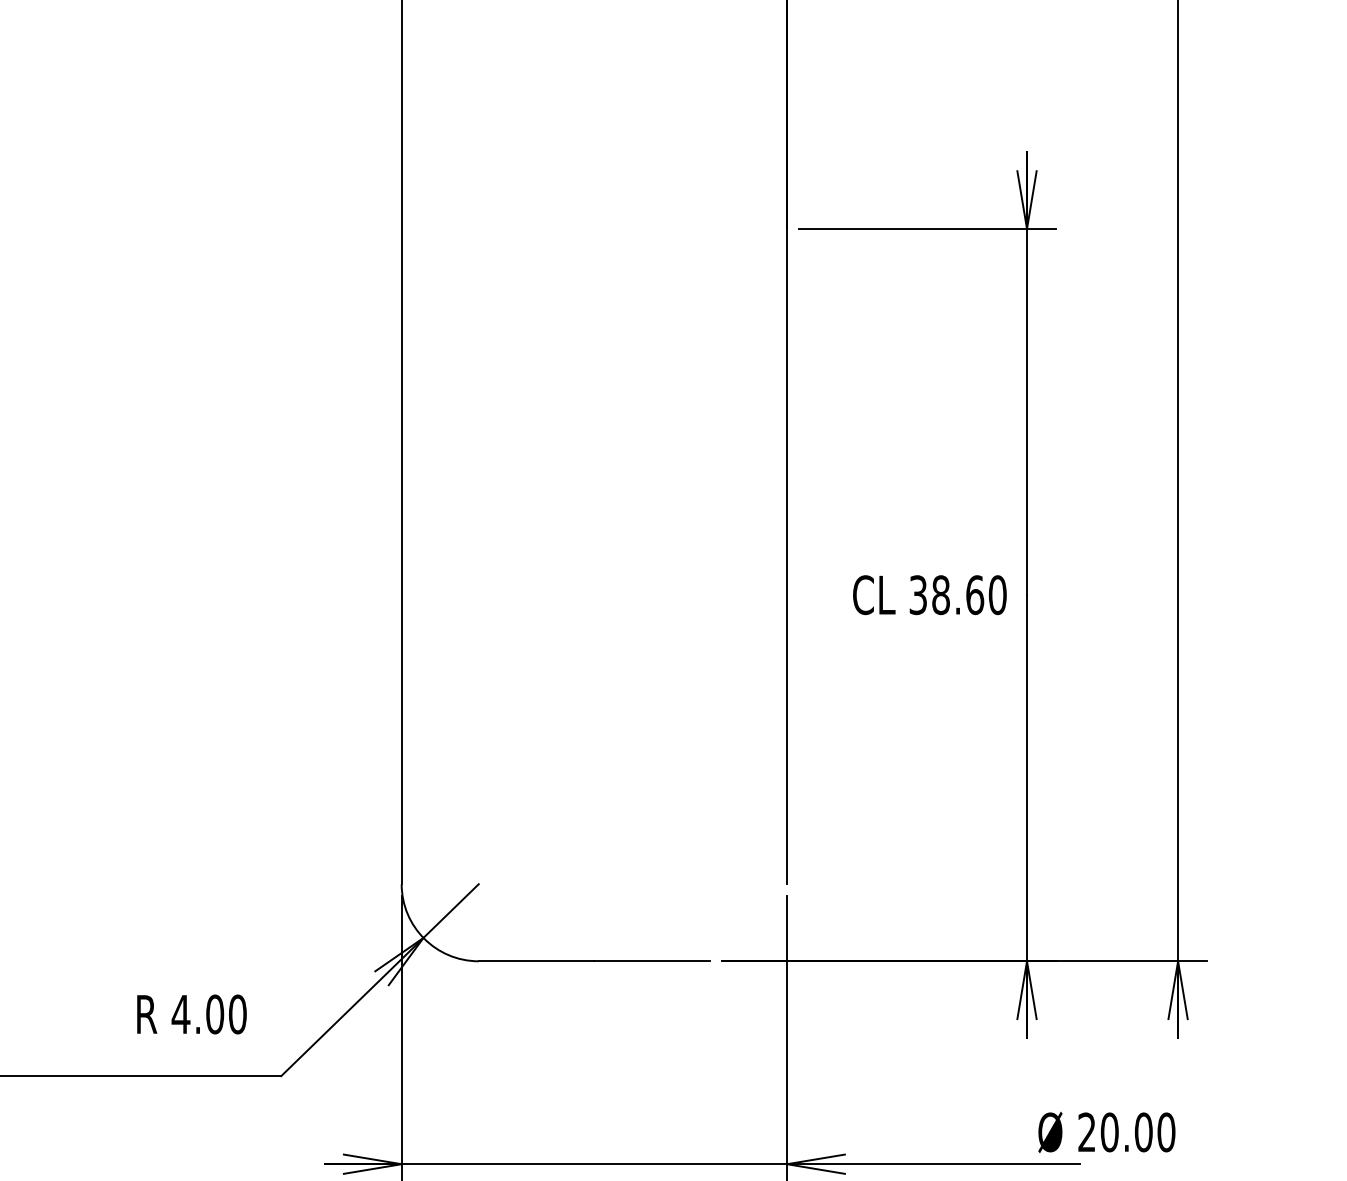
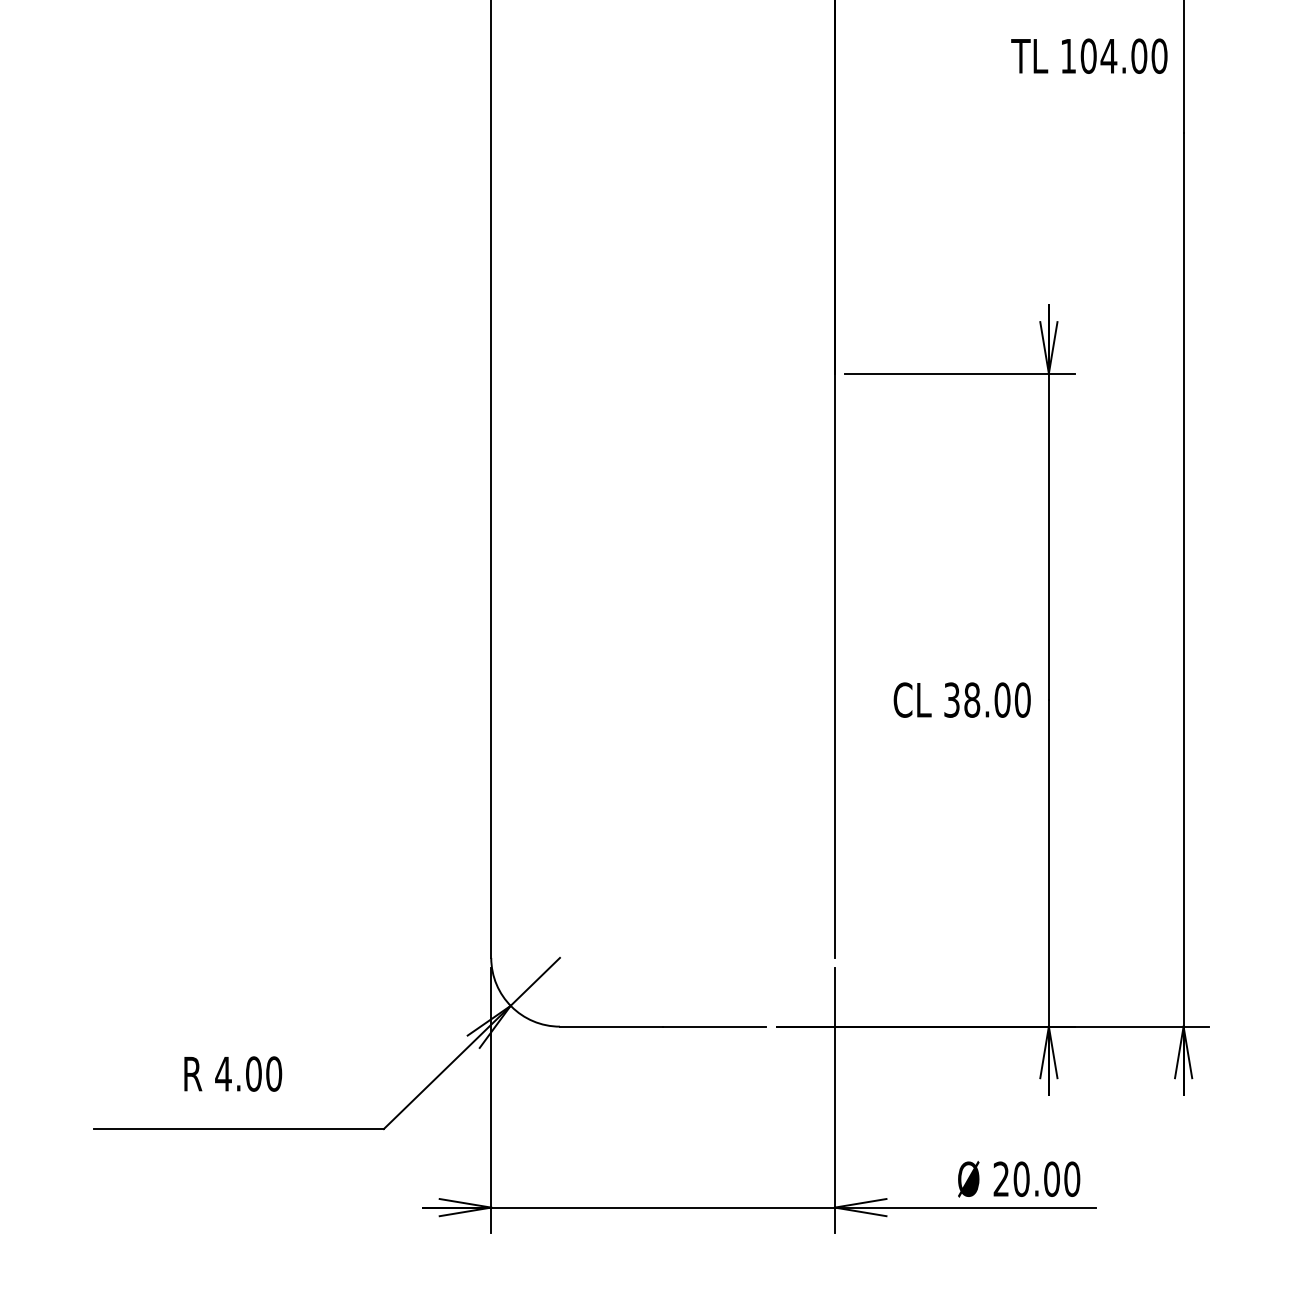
text: (974, 594) -> (1002, 699), 38.60 -> 38.00
text: (192, 1013) -> (233, 1073), moved
text: (1107, 1132) -> (1019, 1179), moved

